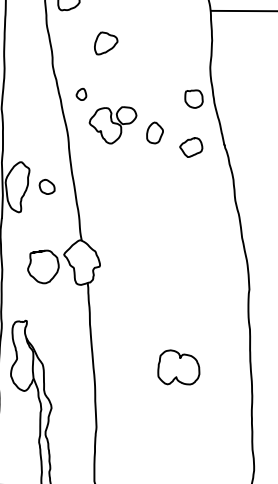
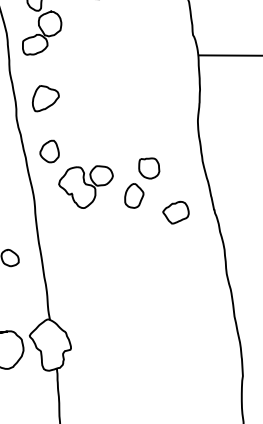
part: (106, 43) -> (46, 98), moved
part: (81, 94) -> (49, 151), size x1.67
part: (193, 98) -> (148, 167), moved

